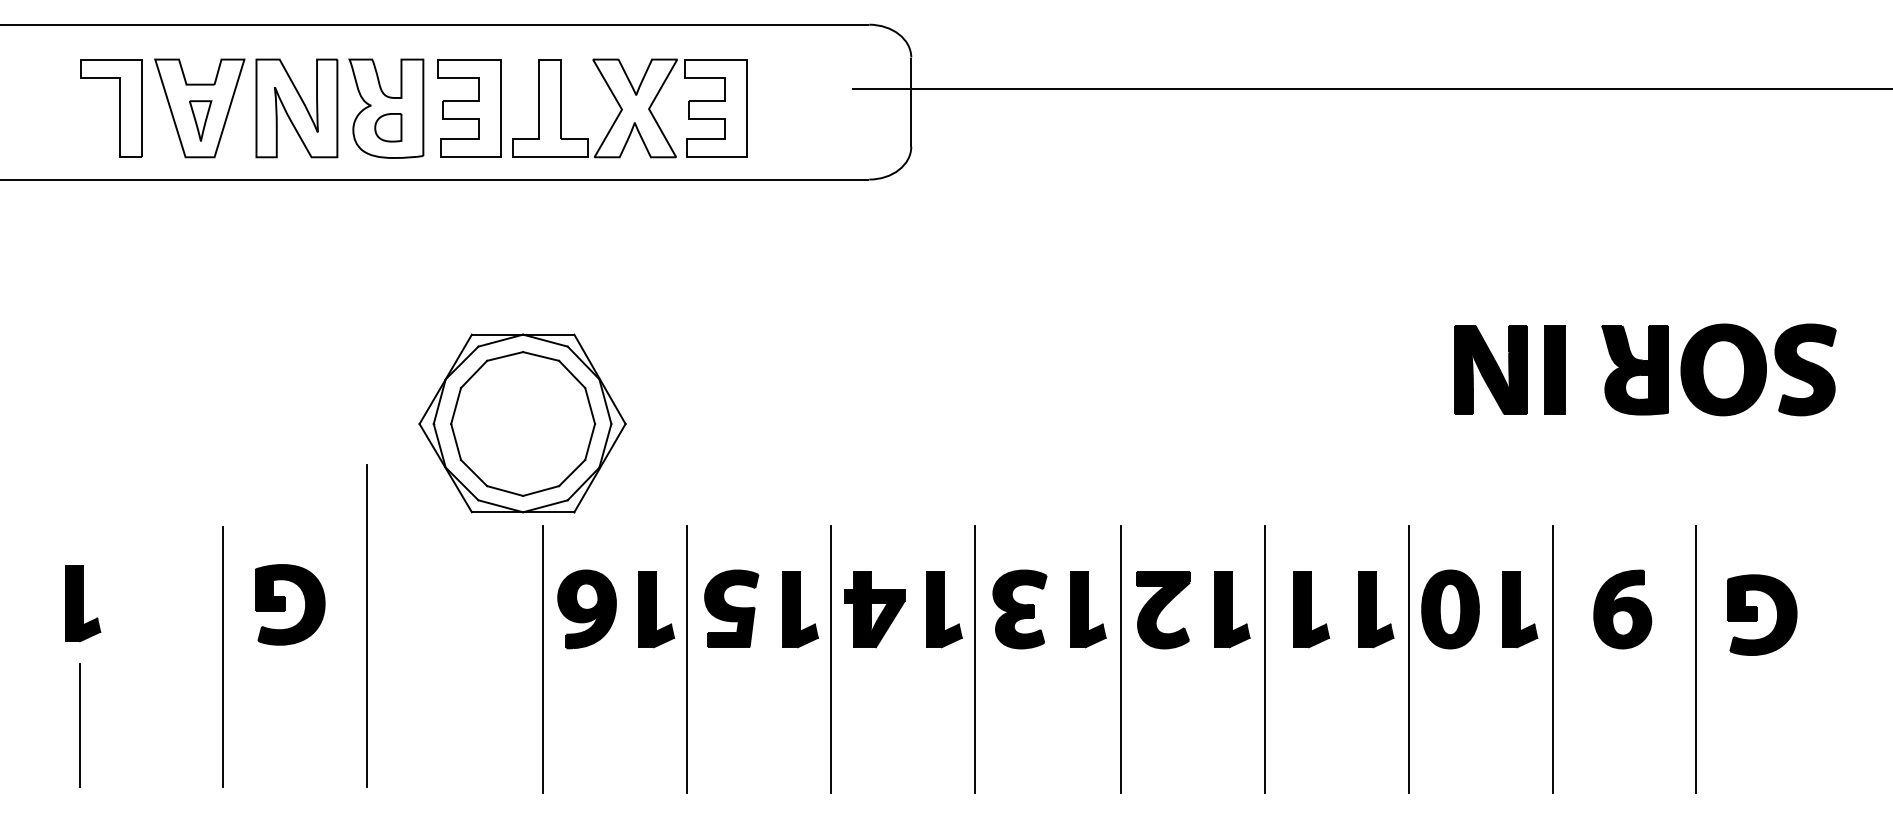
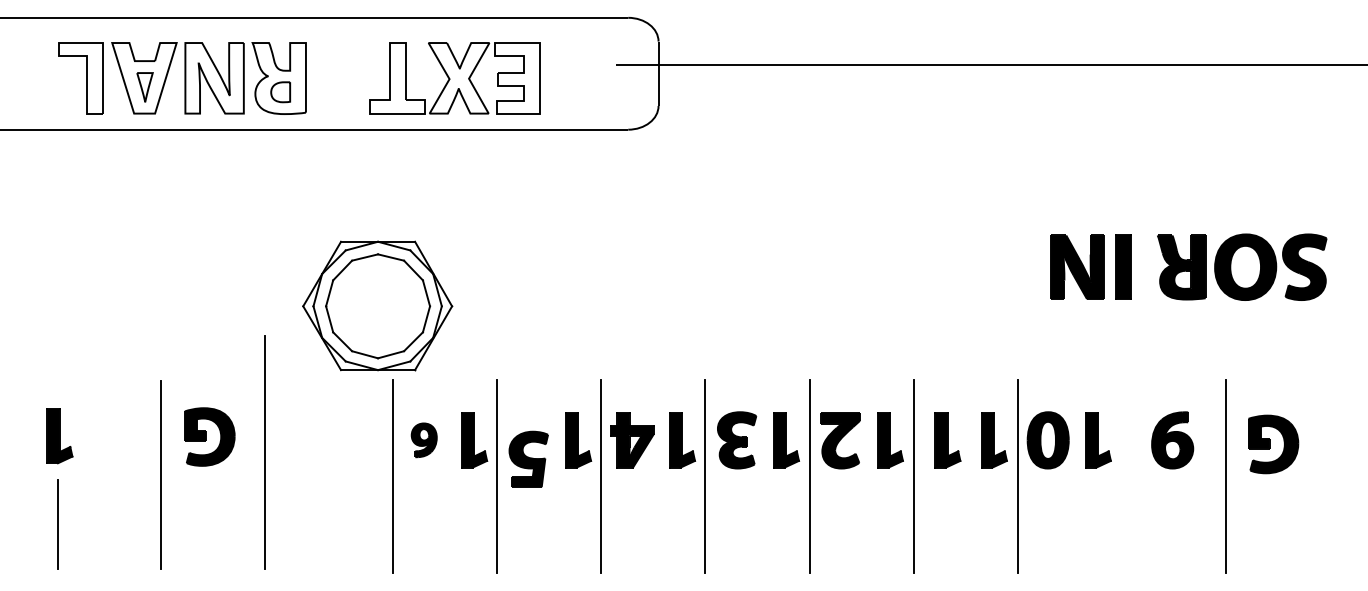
part: (469, 108) -> (339, 78), removed
part: (731, 608) -> (528, 459), moved
part: (586, 609) -> (423, 440), size x0.6
line: (1552, 659) -> (1121, 476), removed

